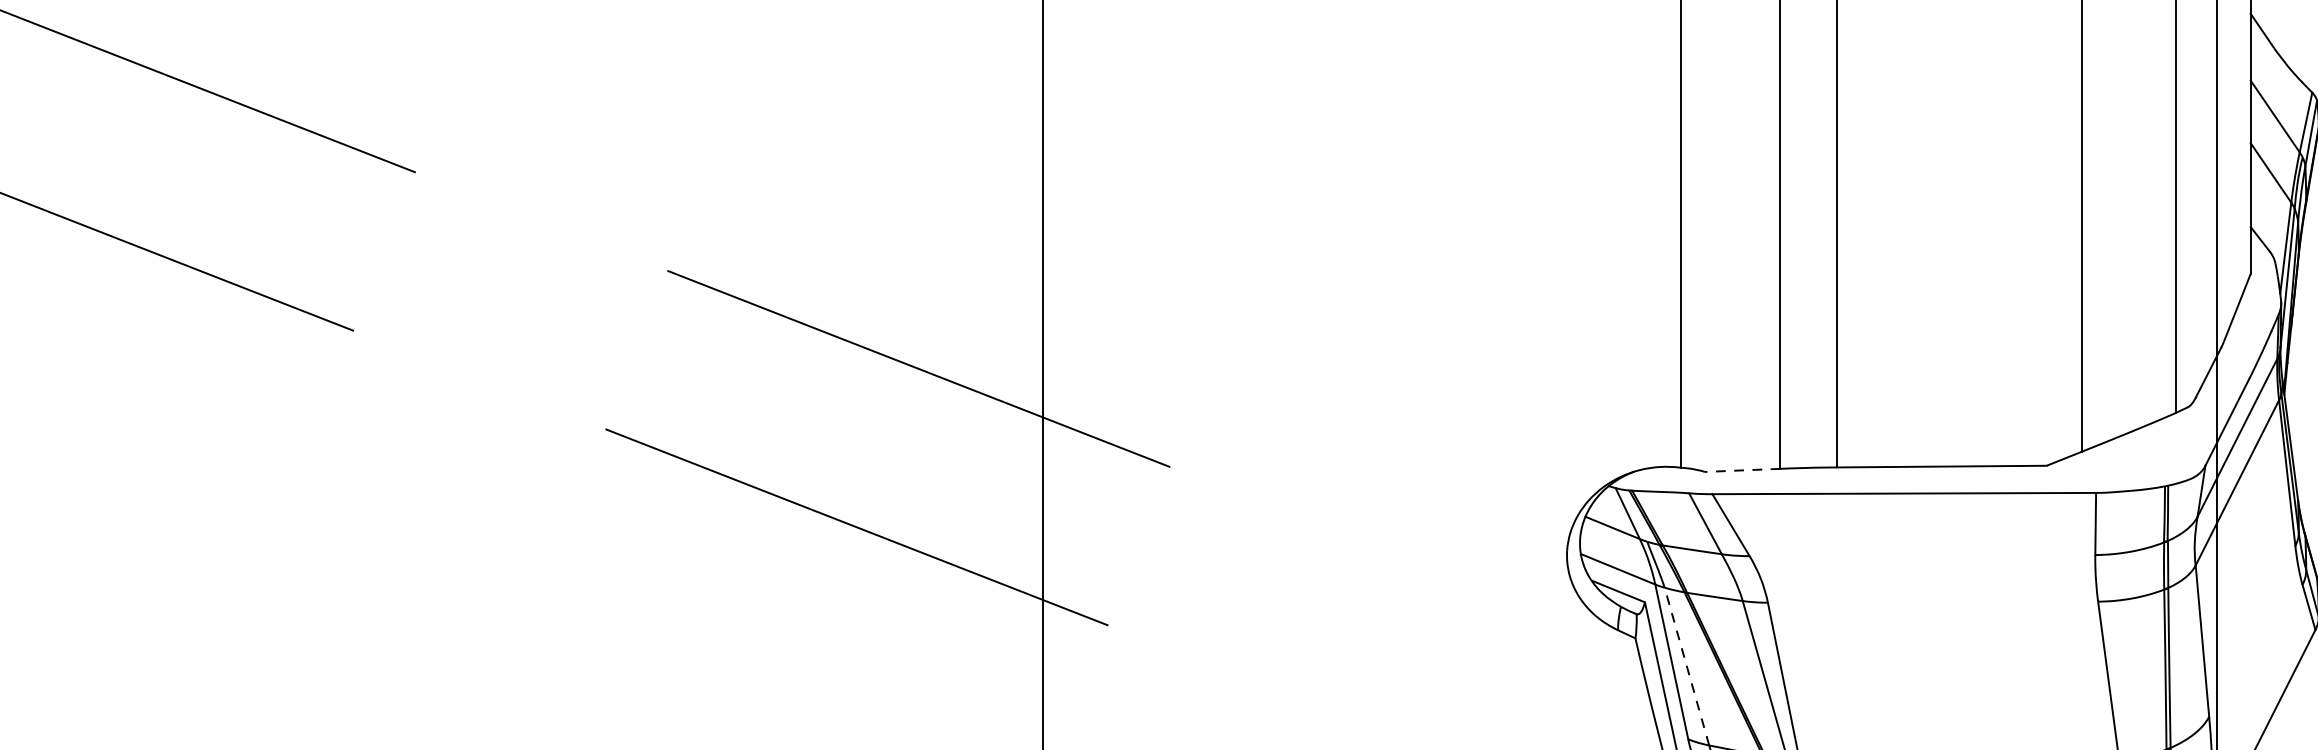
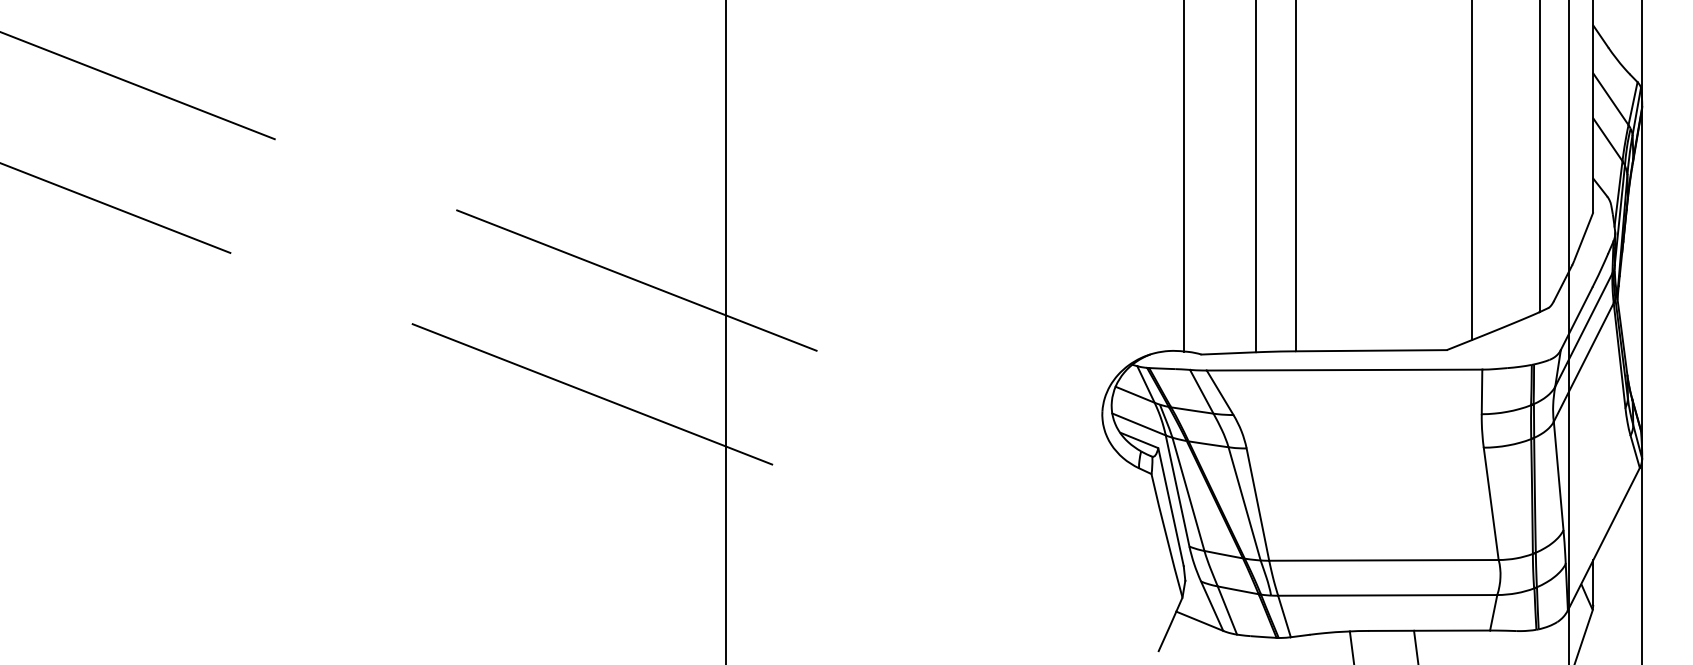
line: (1742, 470) -> (1228, 353), dashed -> solid
line: (1686, 666) -> (1188, 494), dashed -> solid

